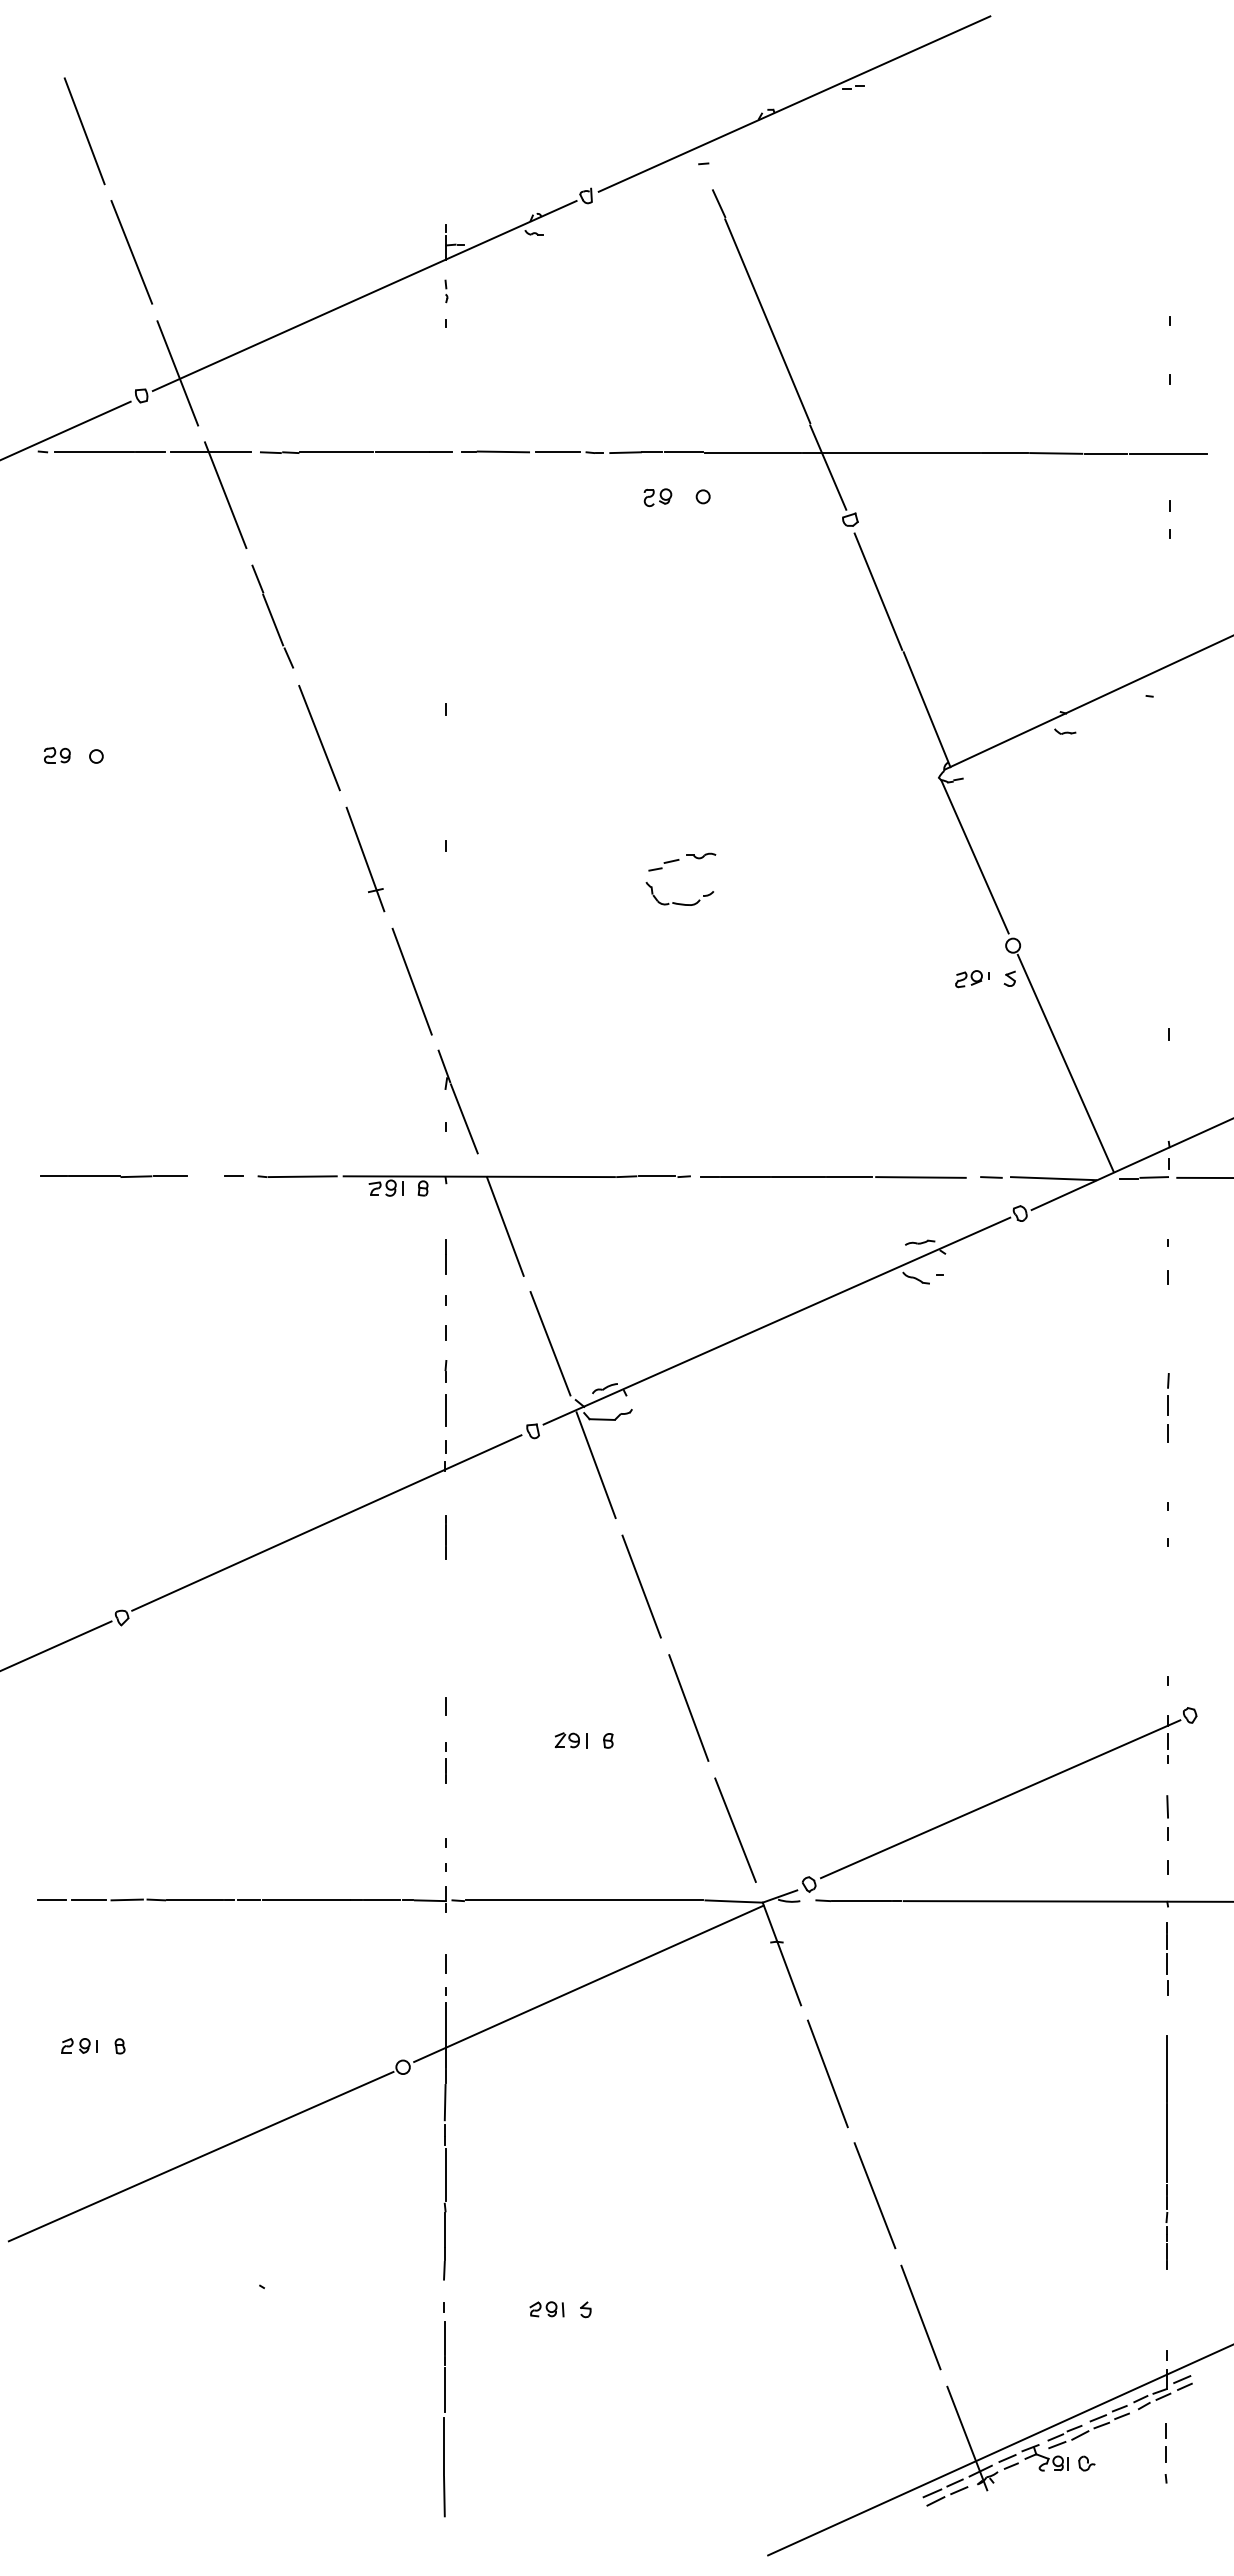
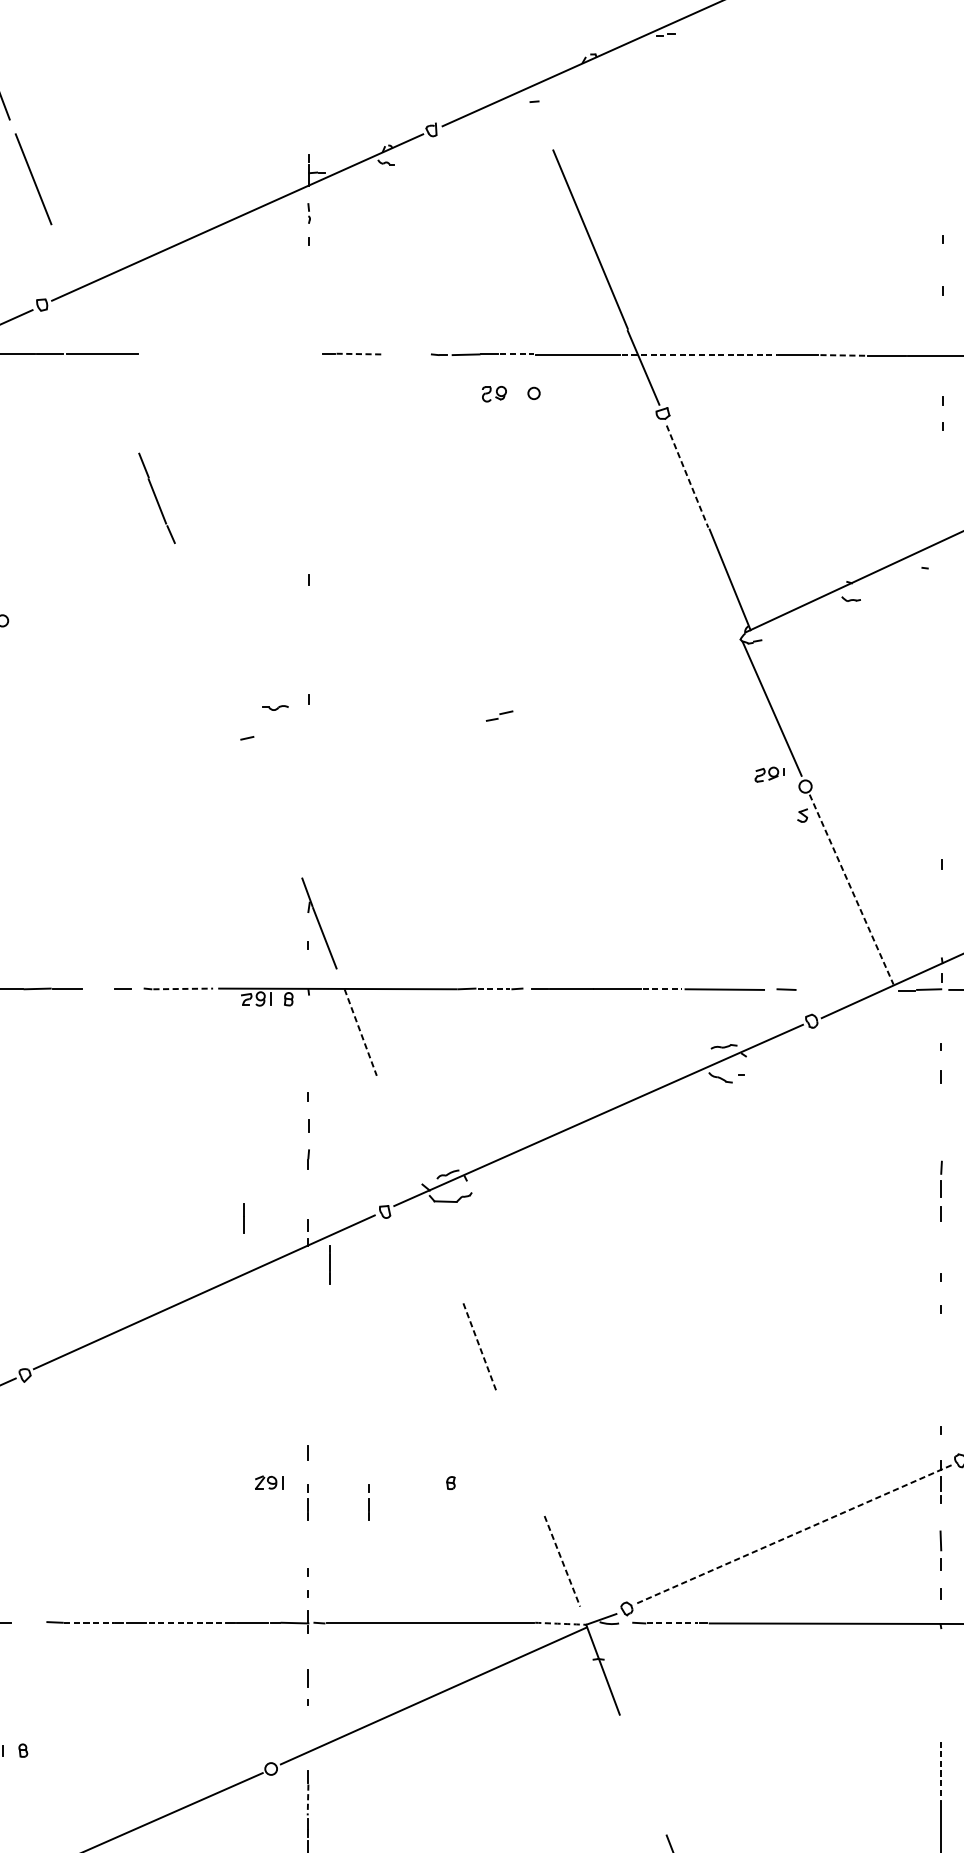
line: (718, 203) -> (547, 136), removed
line: (177, 373) -> (73, 285), removed
line: (503, 451) -> (359, 353), solid -> dashed
line: (356, 452) -> (230, 354), removed
line: (557, 452) -> (406, 354), removed
line: (684, 452) -> (517, 354), solid -> dashed
line: (892, 453) -> (699, 355), solid -> dashed
line: (1056, 453) -> (843, 355), solid -> dashed
line: (225, 495) -> (115, 392), removed
line: (878, 591) -> (687, 476), solid -> dashed
line: (319, 737) -> (197, 604), removed
part: (701, 855) -> (275, 707), moved
line: (365, 859) -> (238, 711), removed
part: (676, 902) -> (510, 748), removed
part: (972, 979) -> (769, 775), moved
line: (411, 981) -> (278, 817), removed
line: (1065, 1063) -> (851, 889), solid -> dashed
line: (303, 1176) -> (183, 988), solid -> dashed
line: (657, 1176) -> (494, 988), solid -> dashed
line: (849, 1177) -> (662, 989), solid -> dashed
line: (1053, 1178) -> (840, 990), removed
line: (505, 1226) -> (360, 1032), solid -> dashed
line: (445, 1256) -> (244, 1218), moved
line: (550, 1343) -> (400, 1135), removed
line: (445, 1410) -> (308, 1193), removed
line: (595, 1465) -> (439, 1241), removed
line: (445, 1537) -> (330, 1264), moved
line: (641, 1587) -> (480, 1348), solid -> dashed
line: (688, 1707) -> (521, 1453), removed
part: (570, 1740) -> (268, 1482), moved
line: (514, 1762) -> (368, 1502), added
line: (1001, 1799) -> (795, 1534), solid -> dashed
line: (735, 1830) -> (562, 1561), solid -> dashed
line: (126, 1899) -> (28, 1622), removed
line: (195, 1900) -> (89, 1622), solid -> dashed
line: (307, 1900) -> (187, 1622), solid -> dashed
arc: (733, 1901) -> (560, 1623), solid -> dashed
line: (861, 1901) -> (672, 1623), solid -> dashed
line: (1167, 1958) -> (940, 1673), removed
line: (445, 2035) -> (308, 1741), removed
line: (1167, 2068) -> (940, 1770), solid -> dashed
line: (827, 2073) -> (642, 1774), removed
line: (445, 2102) -> (308, 1799), solid -> dashed

